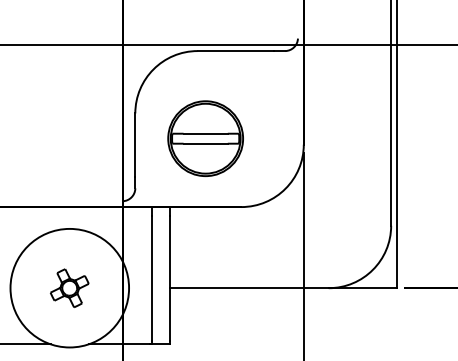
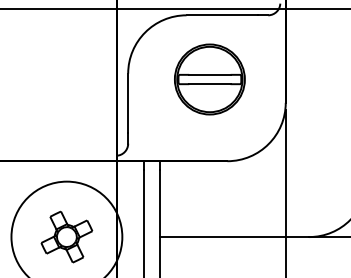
part: (205, 138) -> (209, 79), moved
part: (69, 288) -> (66, 237), size x1.43

